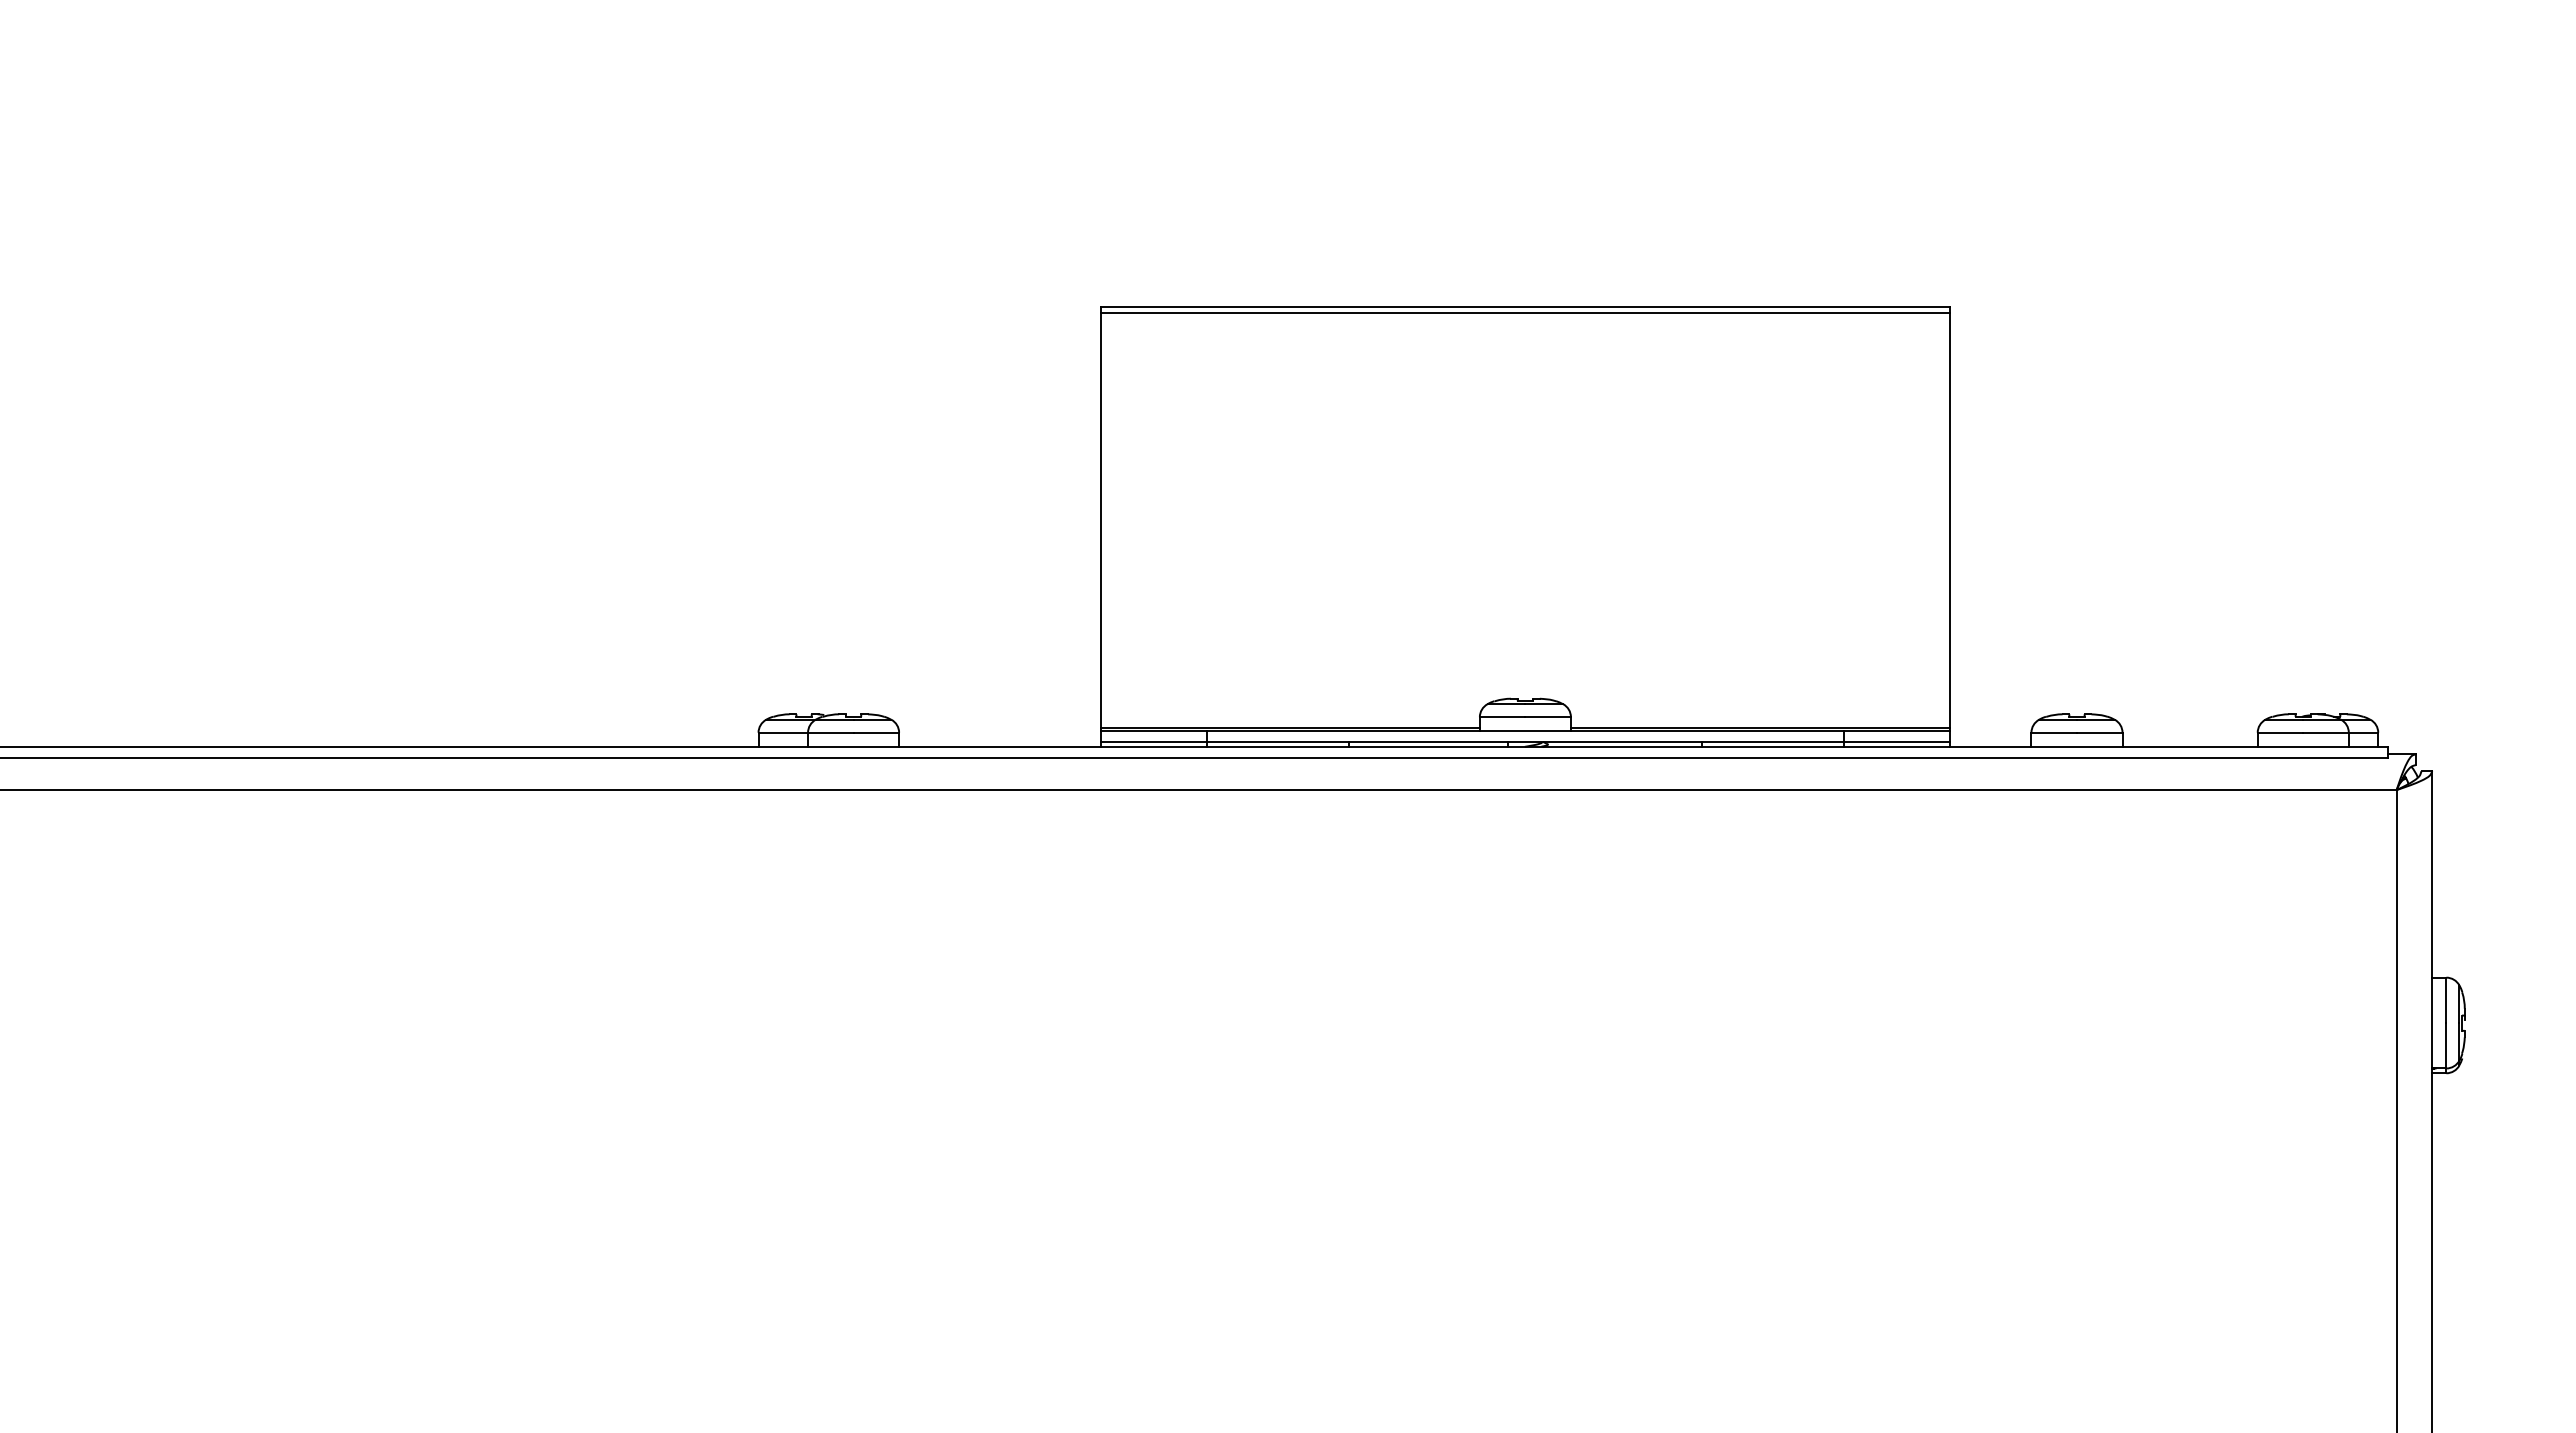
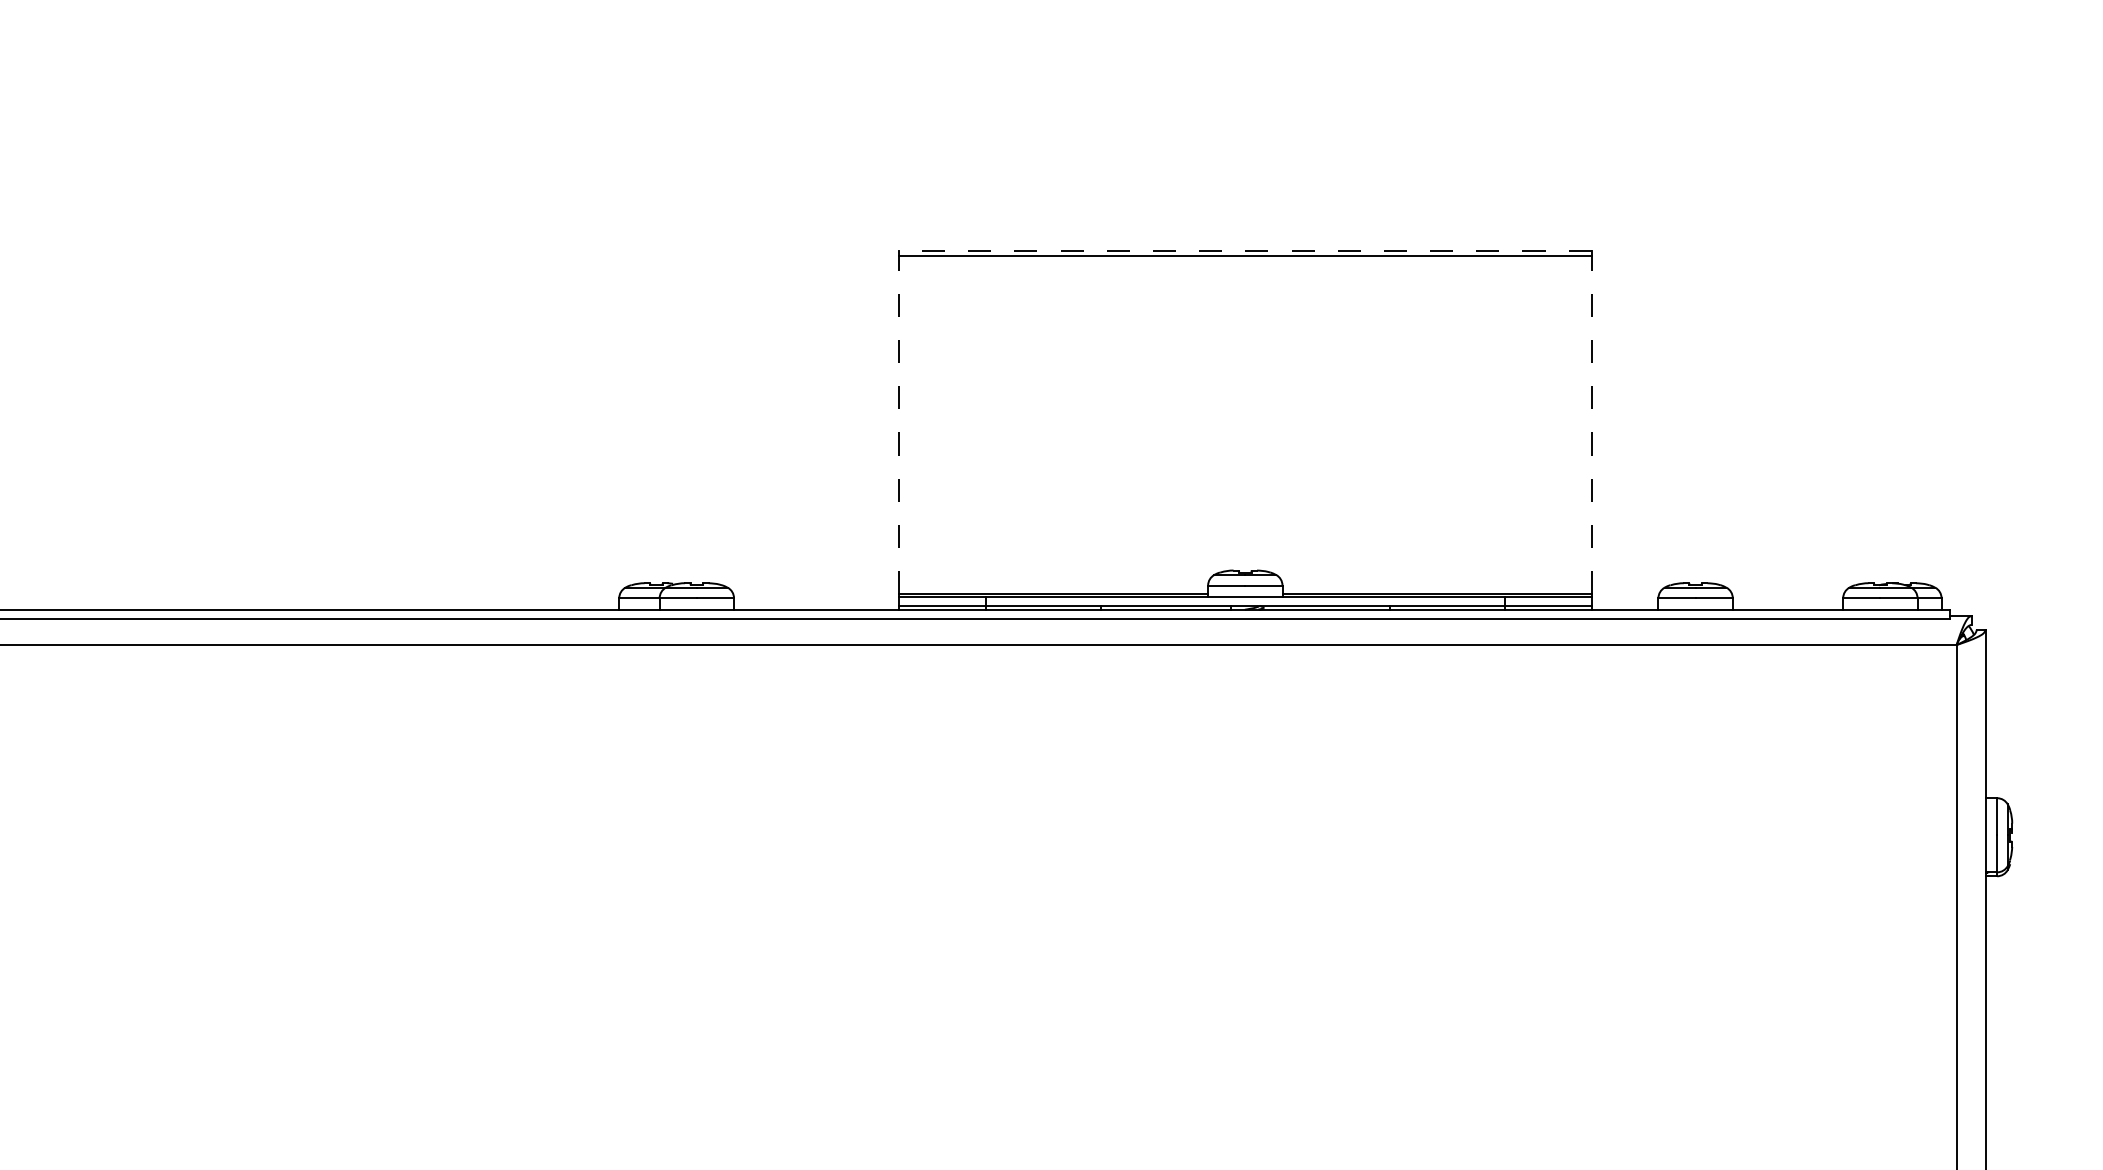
line: (1524, 306) -> (1244, 250), solid -> dashed
line: (1101, 519) -> (899, 424), solid -> dashed
line: (1949, 519) -> (1591, 424), solid -> dashed

